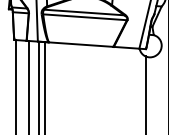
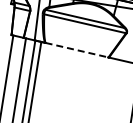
line: (81, 44) -> (77, 50), solid -> dashed

